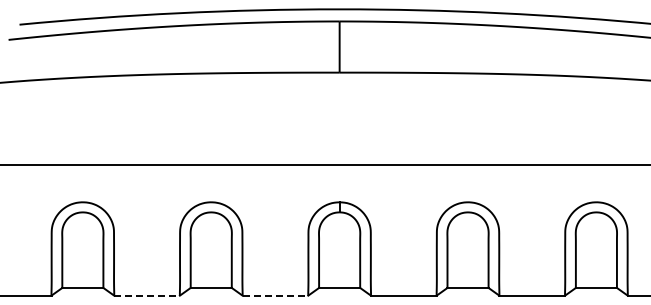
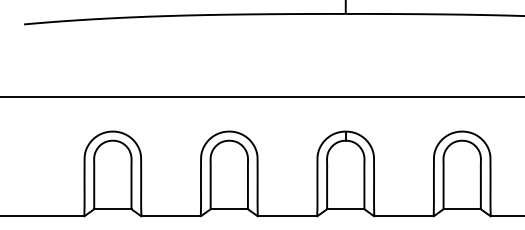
line: (147, 295) -> (171, 216), dashed -> solid
line: (275, 295) -> (287, 216), dashed -> solid

